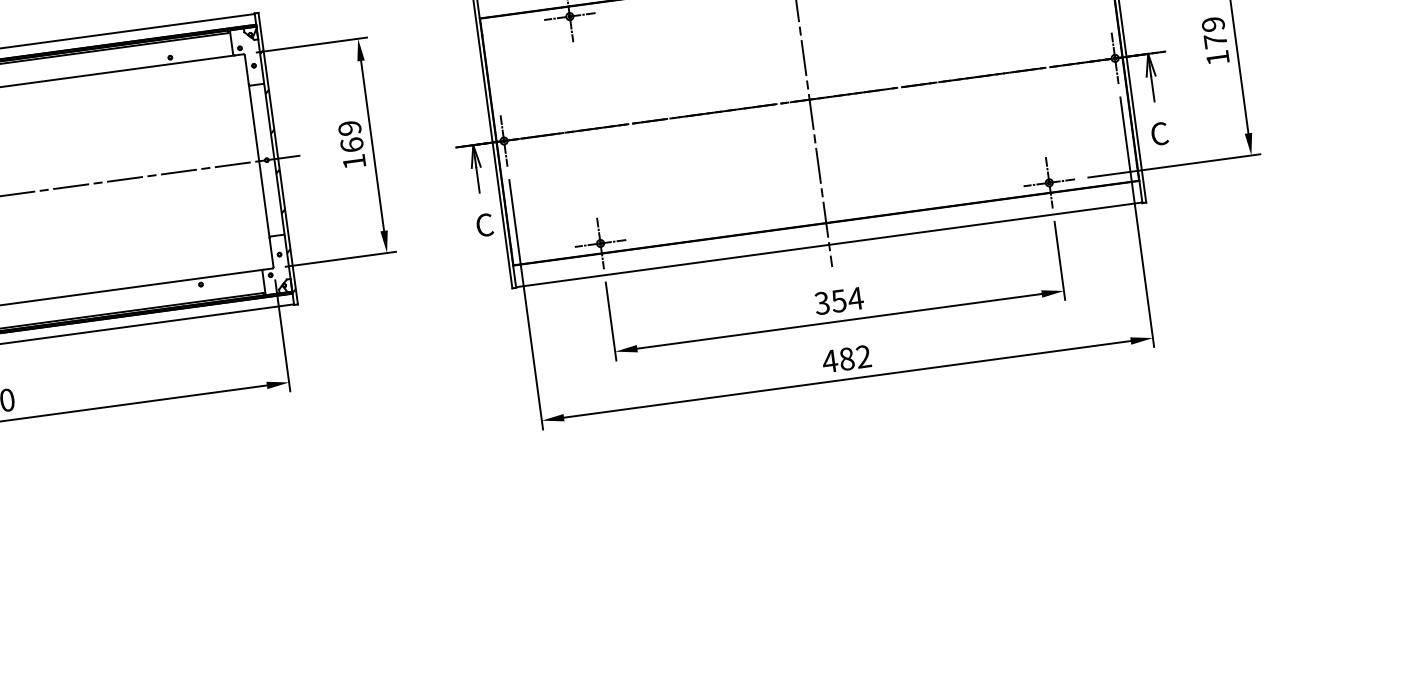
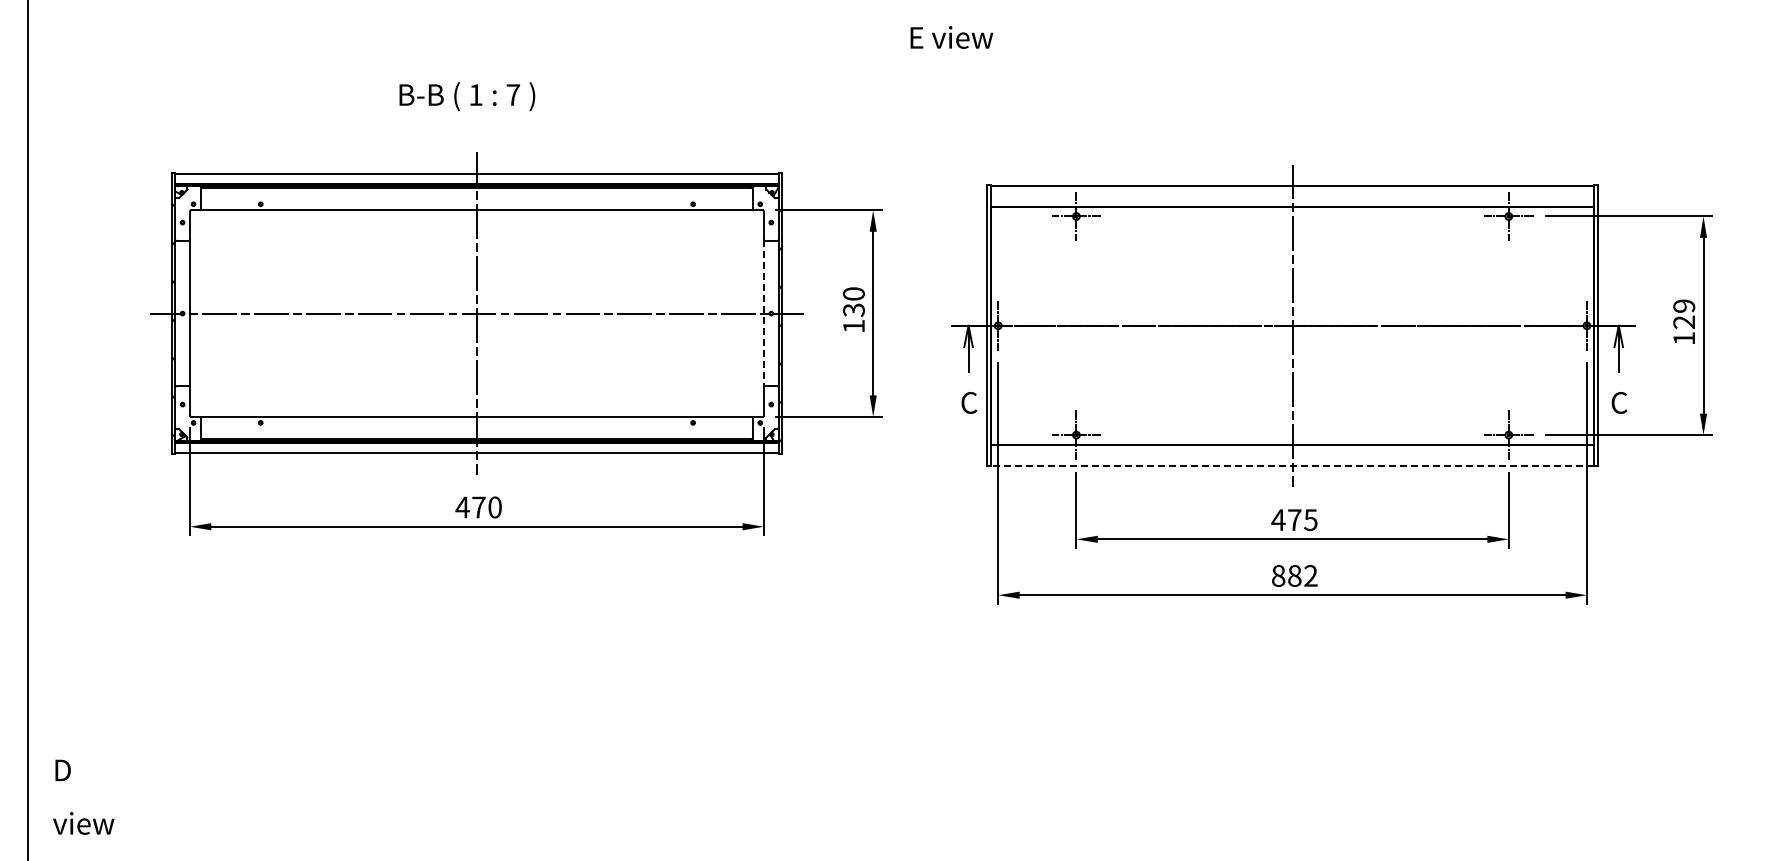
text: (1214, 41) -> (1683, 322), 179 -> 129
text: (350, 137) -> (853, 302), 169 -> 130
line: (258, 161) -> (763, 313), solid -> dashed
line: (829, 244) -> (1292, 465), solid -> dashed
text: (838, 301) -> (1294, 520), 354 -> 475
text: (830, 360) -> (1278, 575), 482 -> 882

